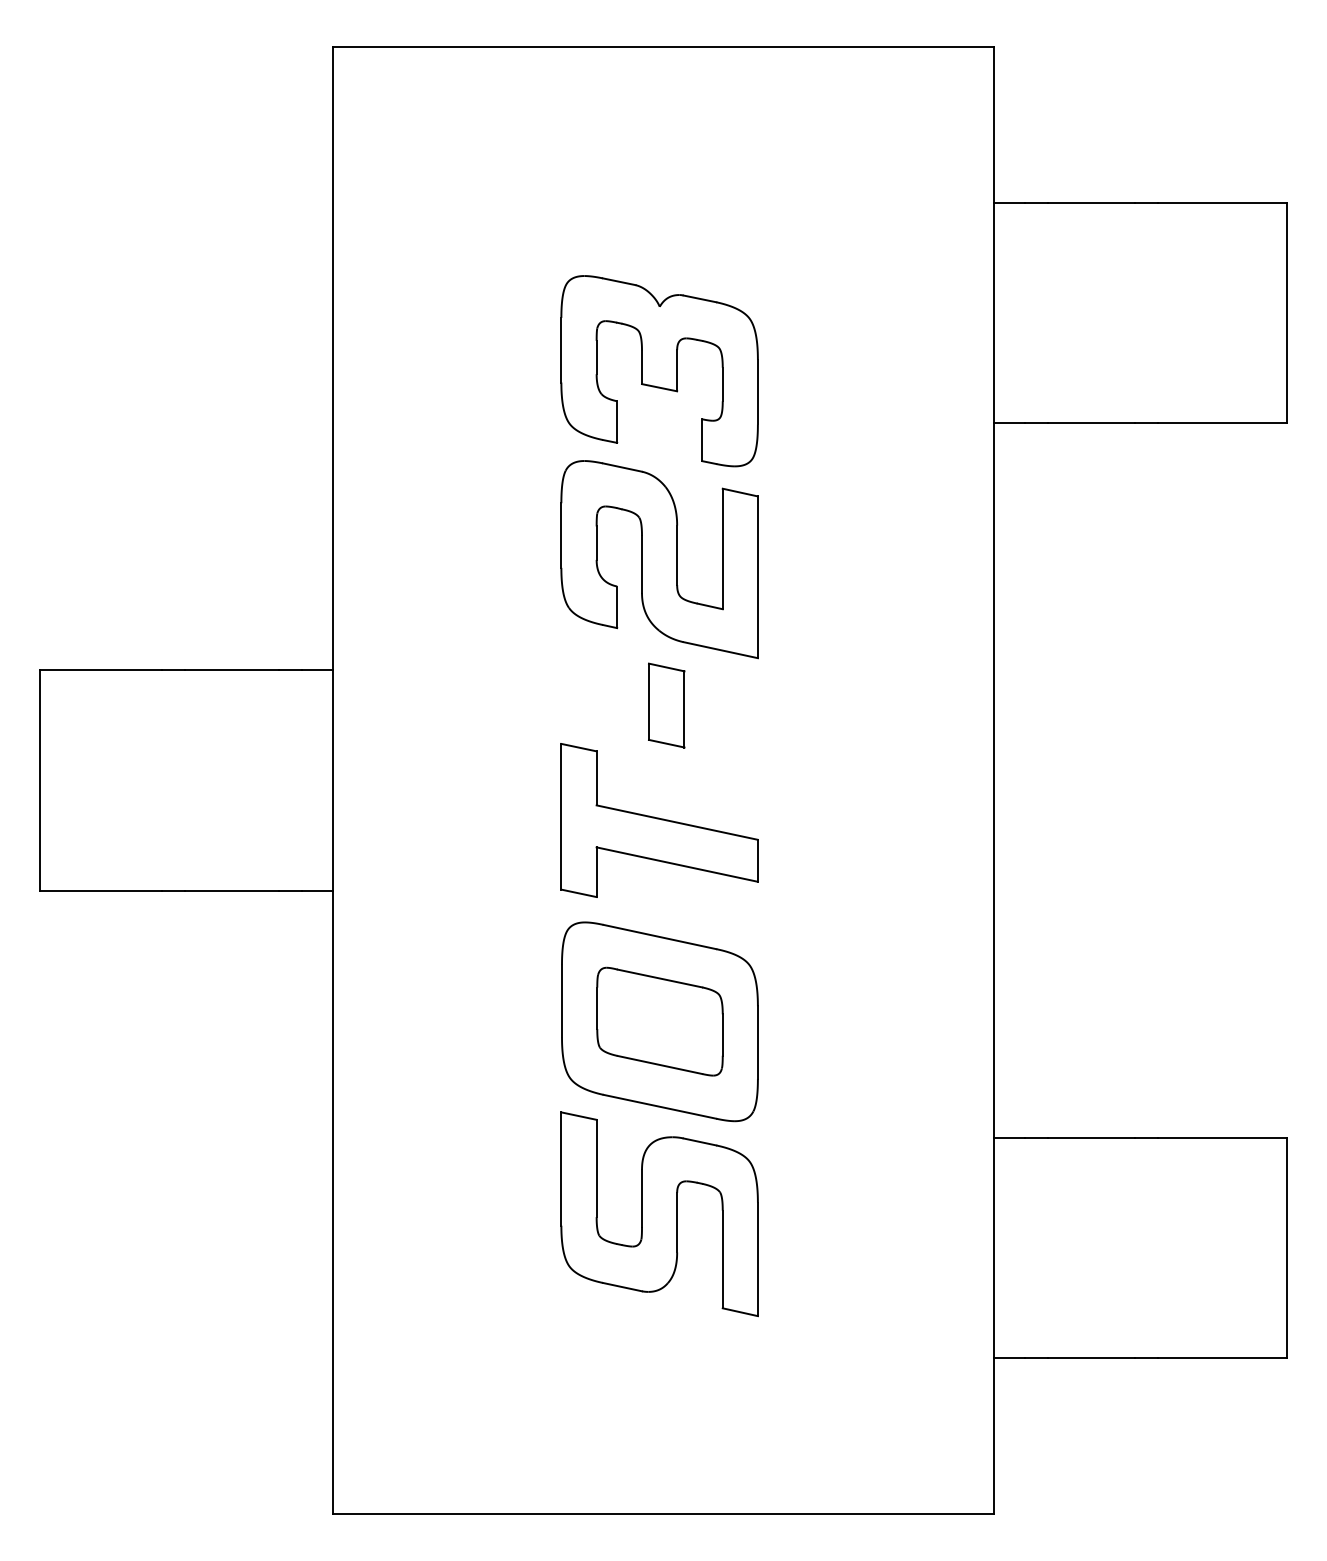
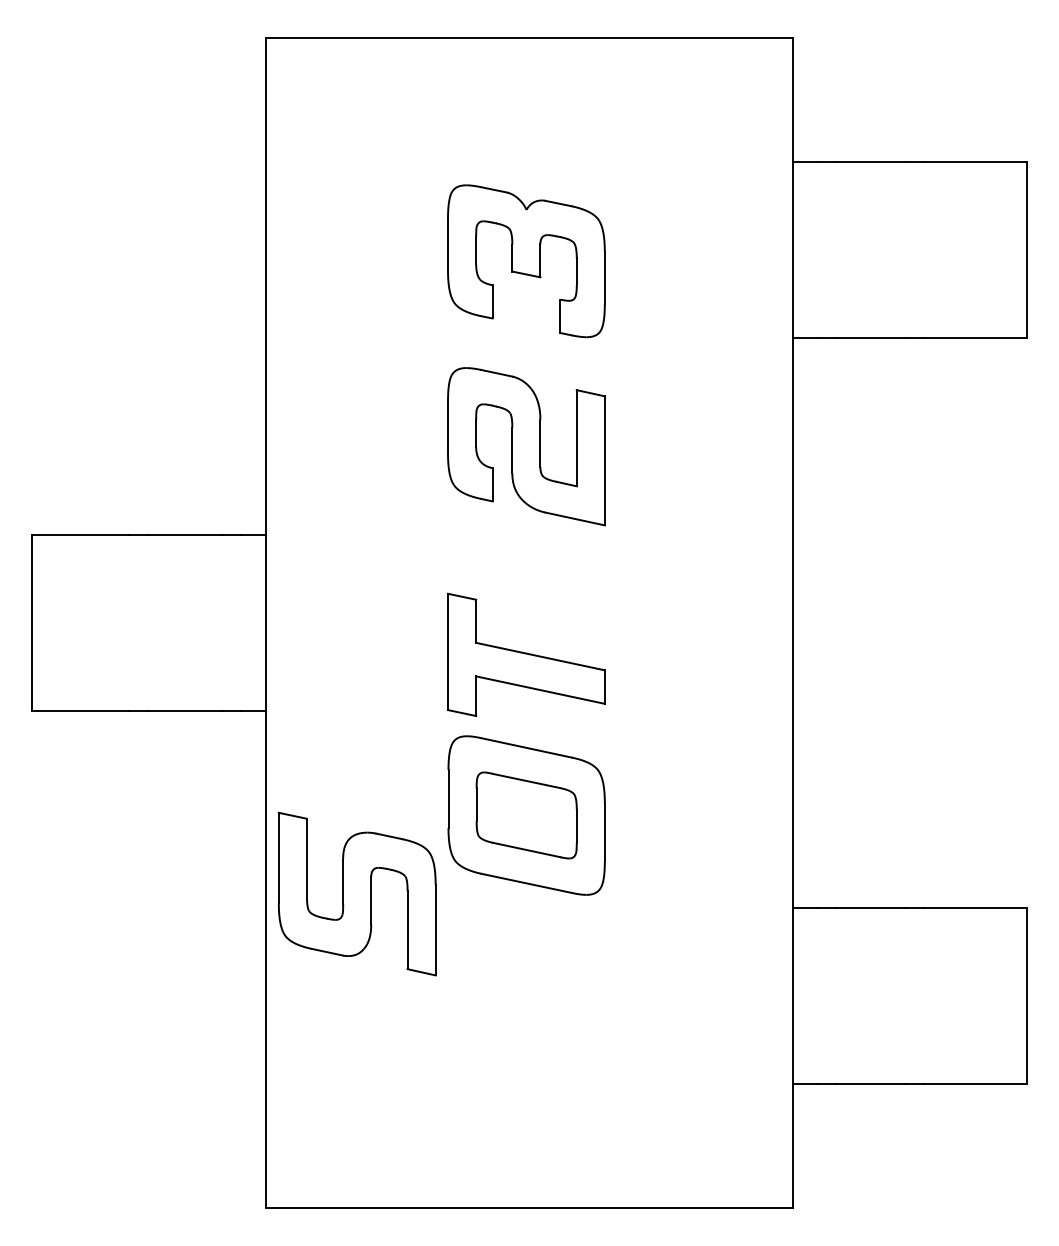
part: (659, 371) -> (526, 261), moved
part: (666, 705) -> (531, 563), removed
part: (659, 1214) -> (357, 894), moved

